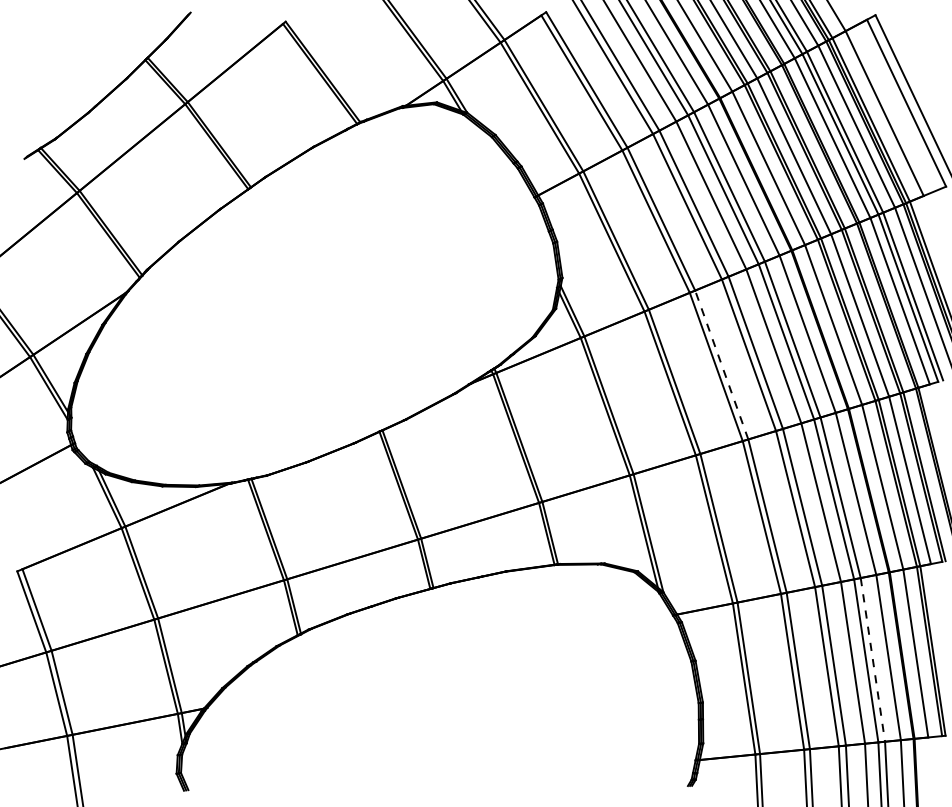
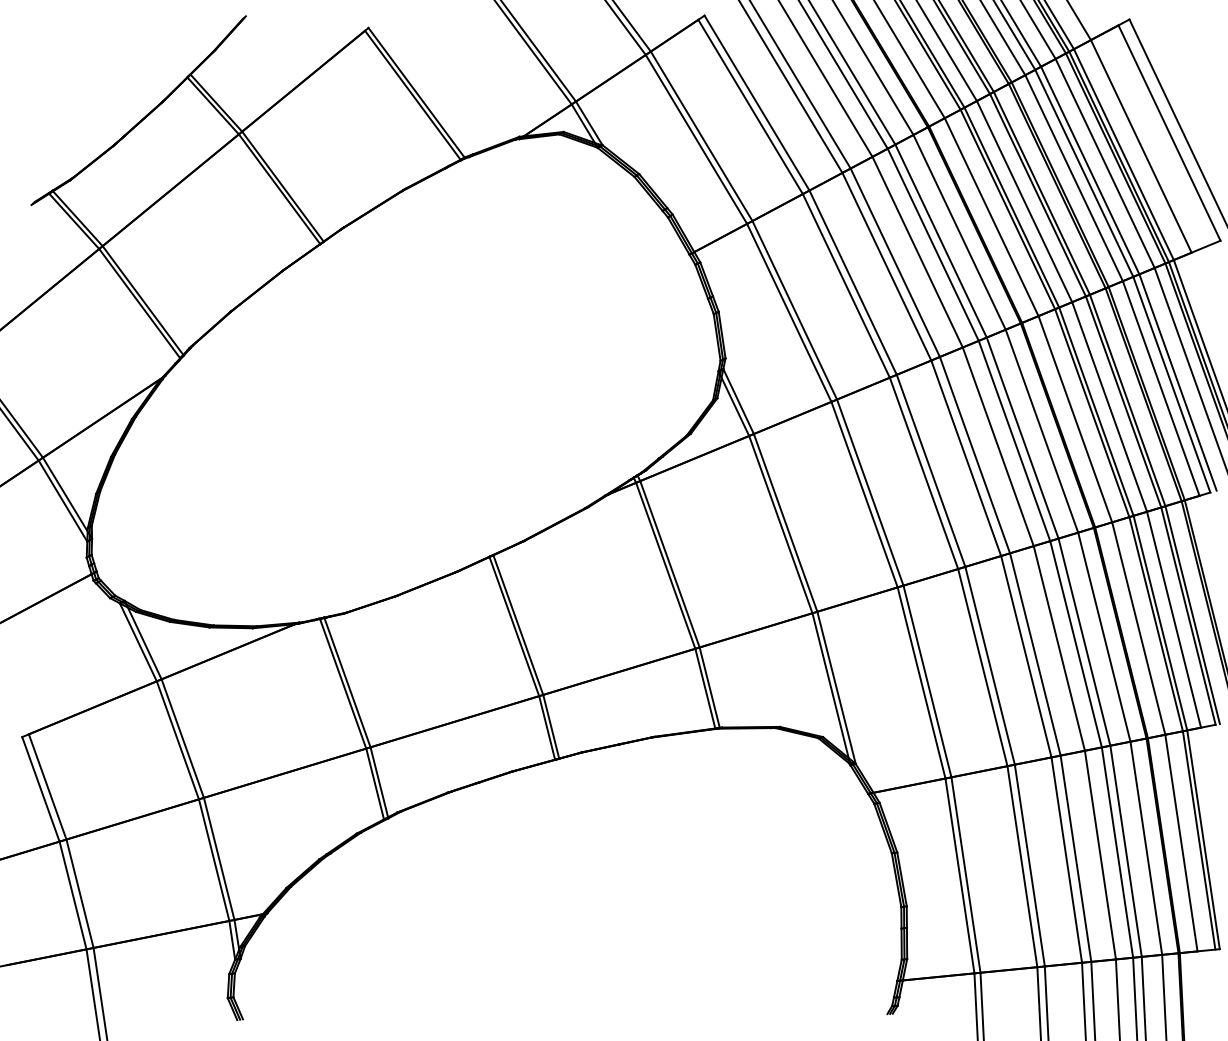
line: (722, 364) -> (931, 470), dashed -> solid
line: (873, 660) -> (1126, 851), dashed -> solid

